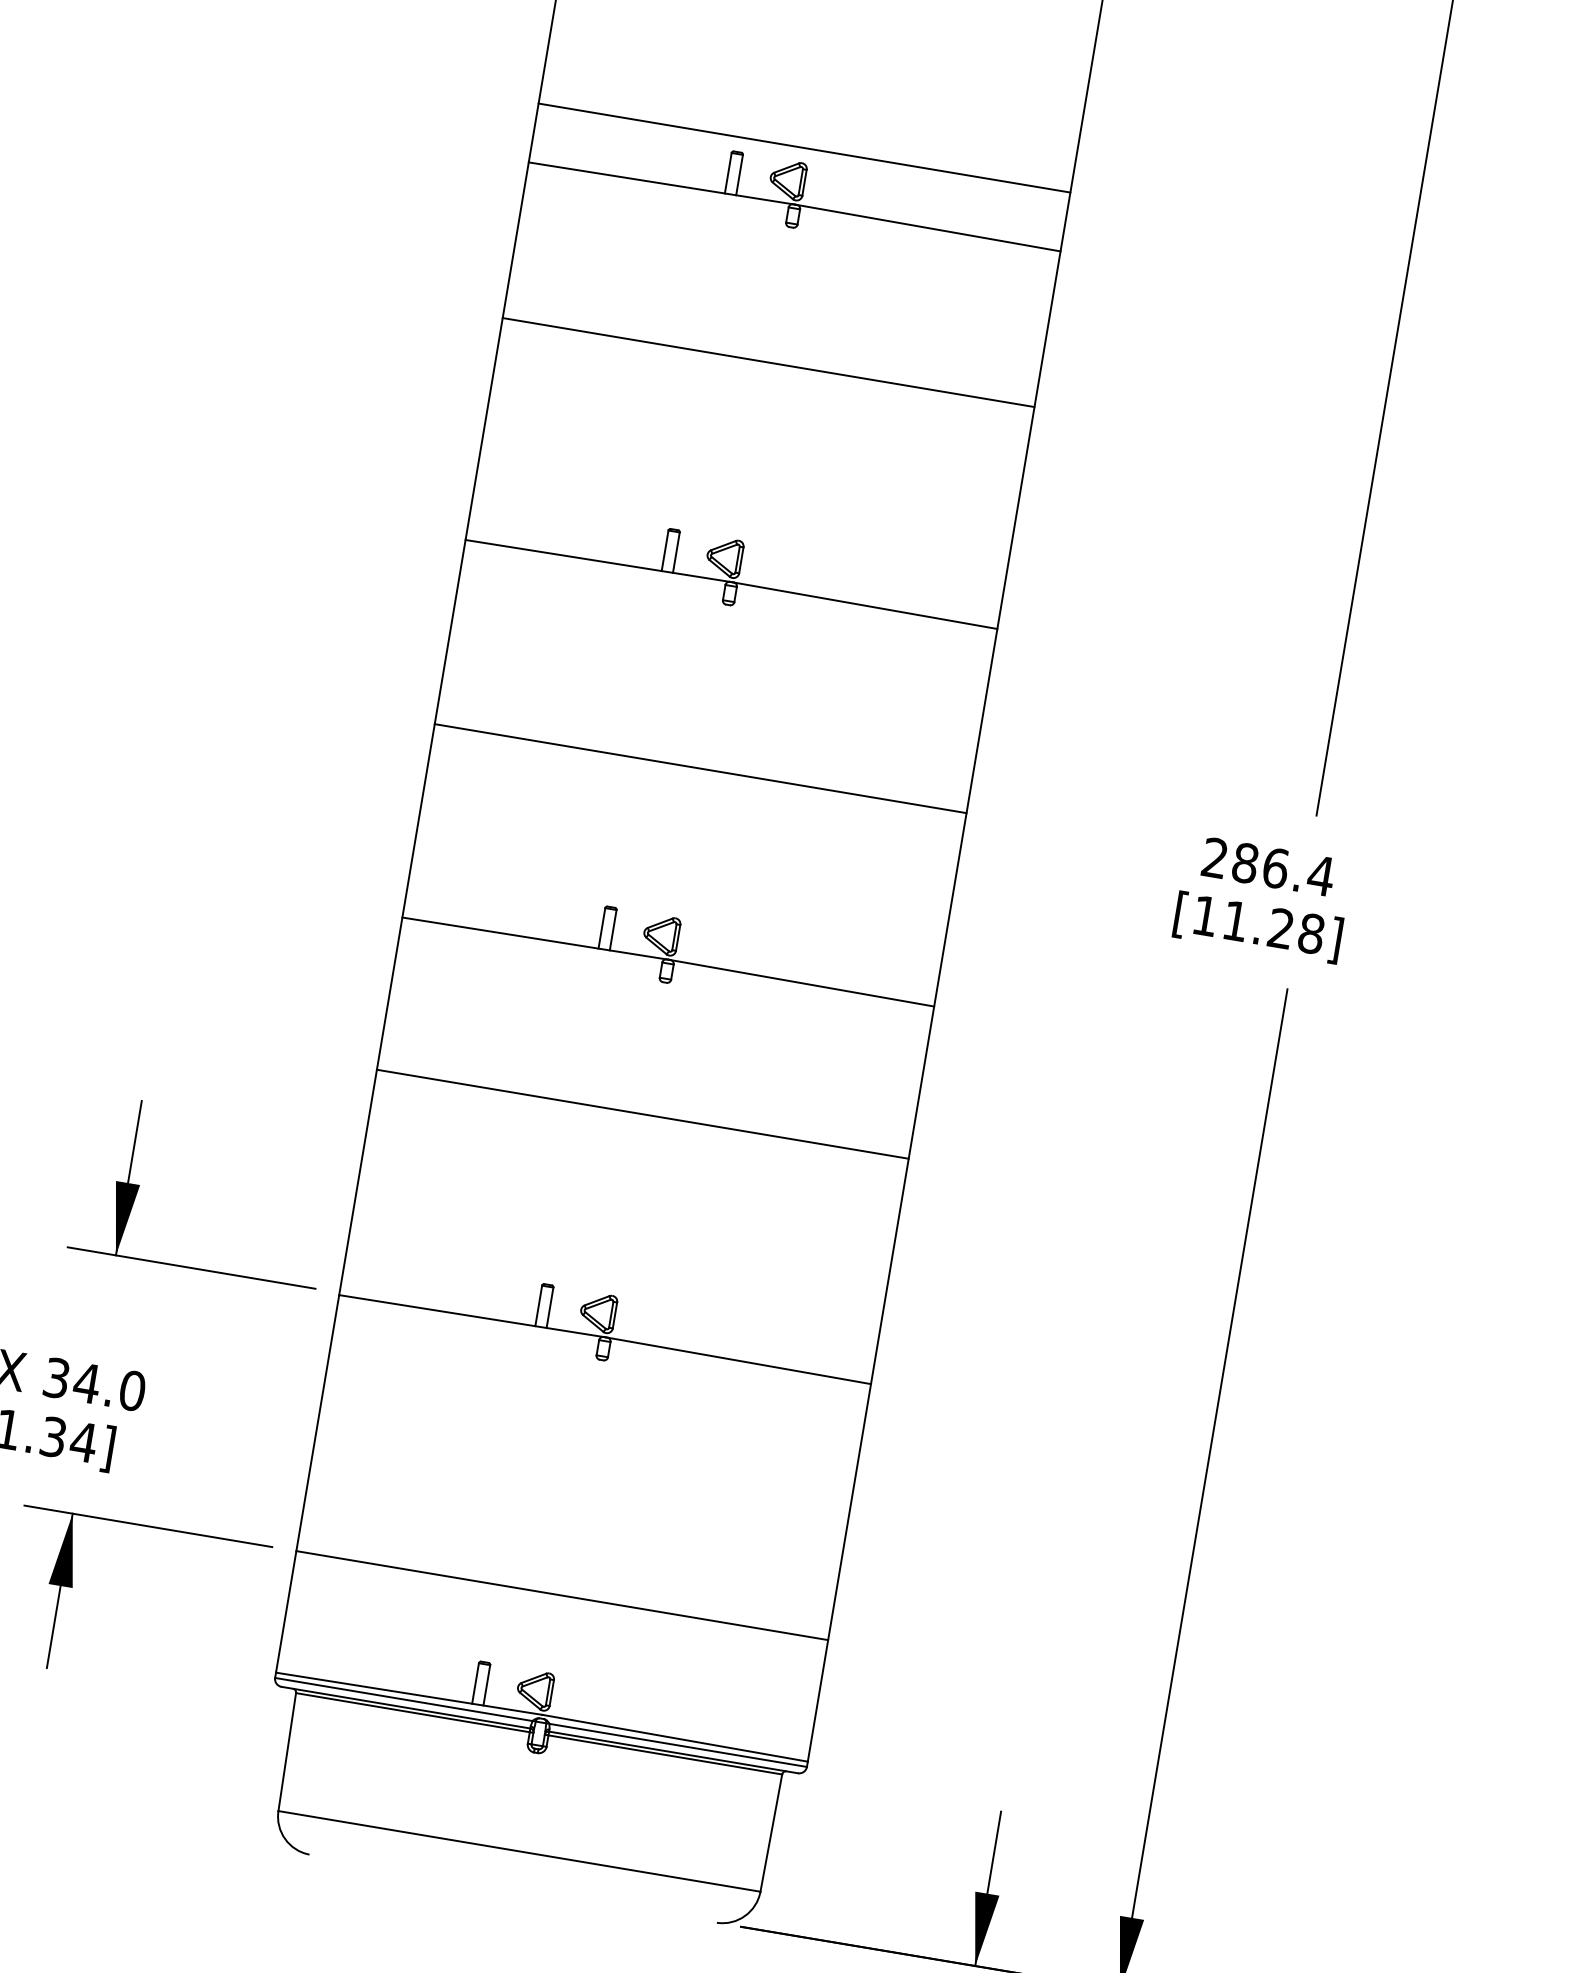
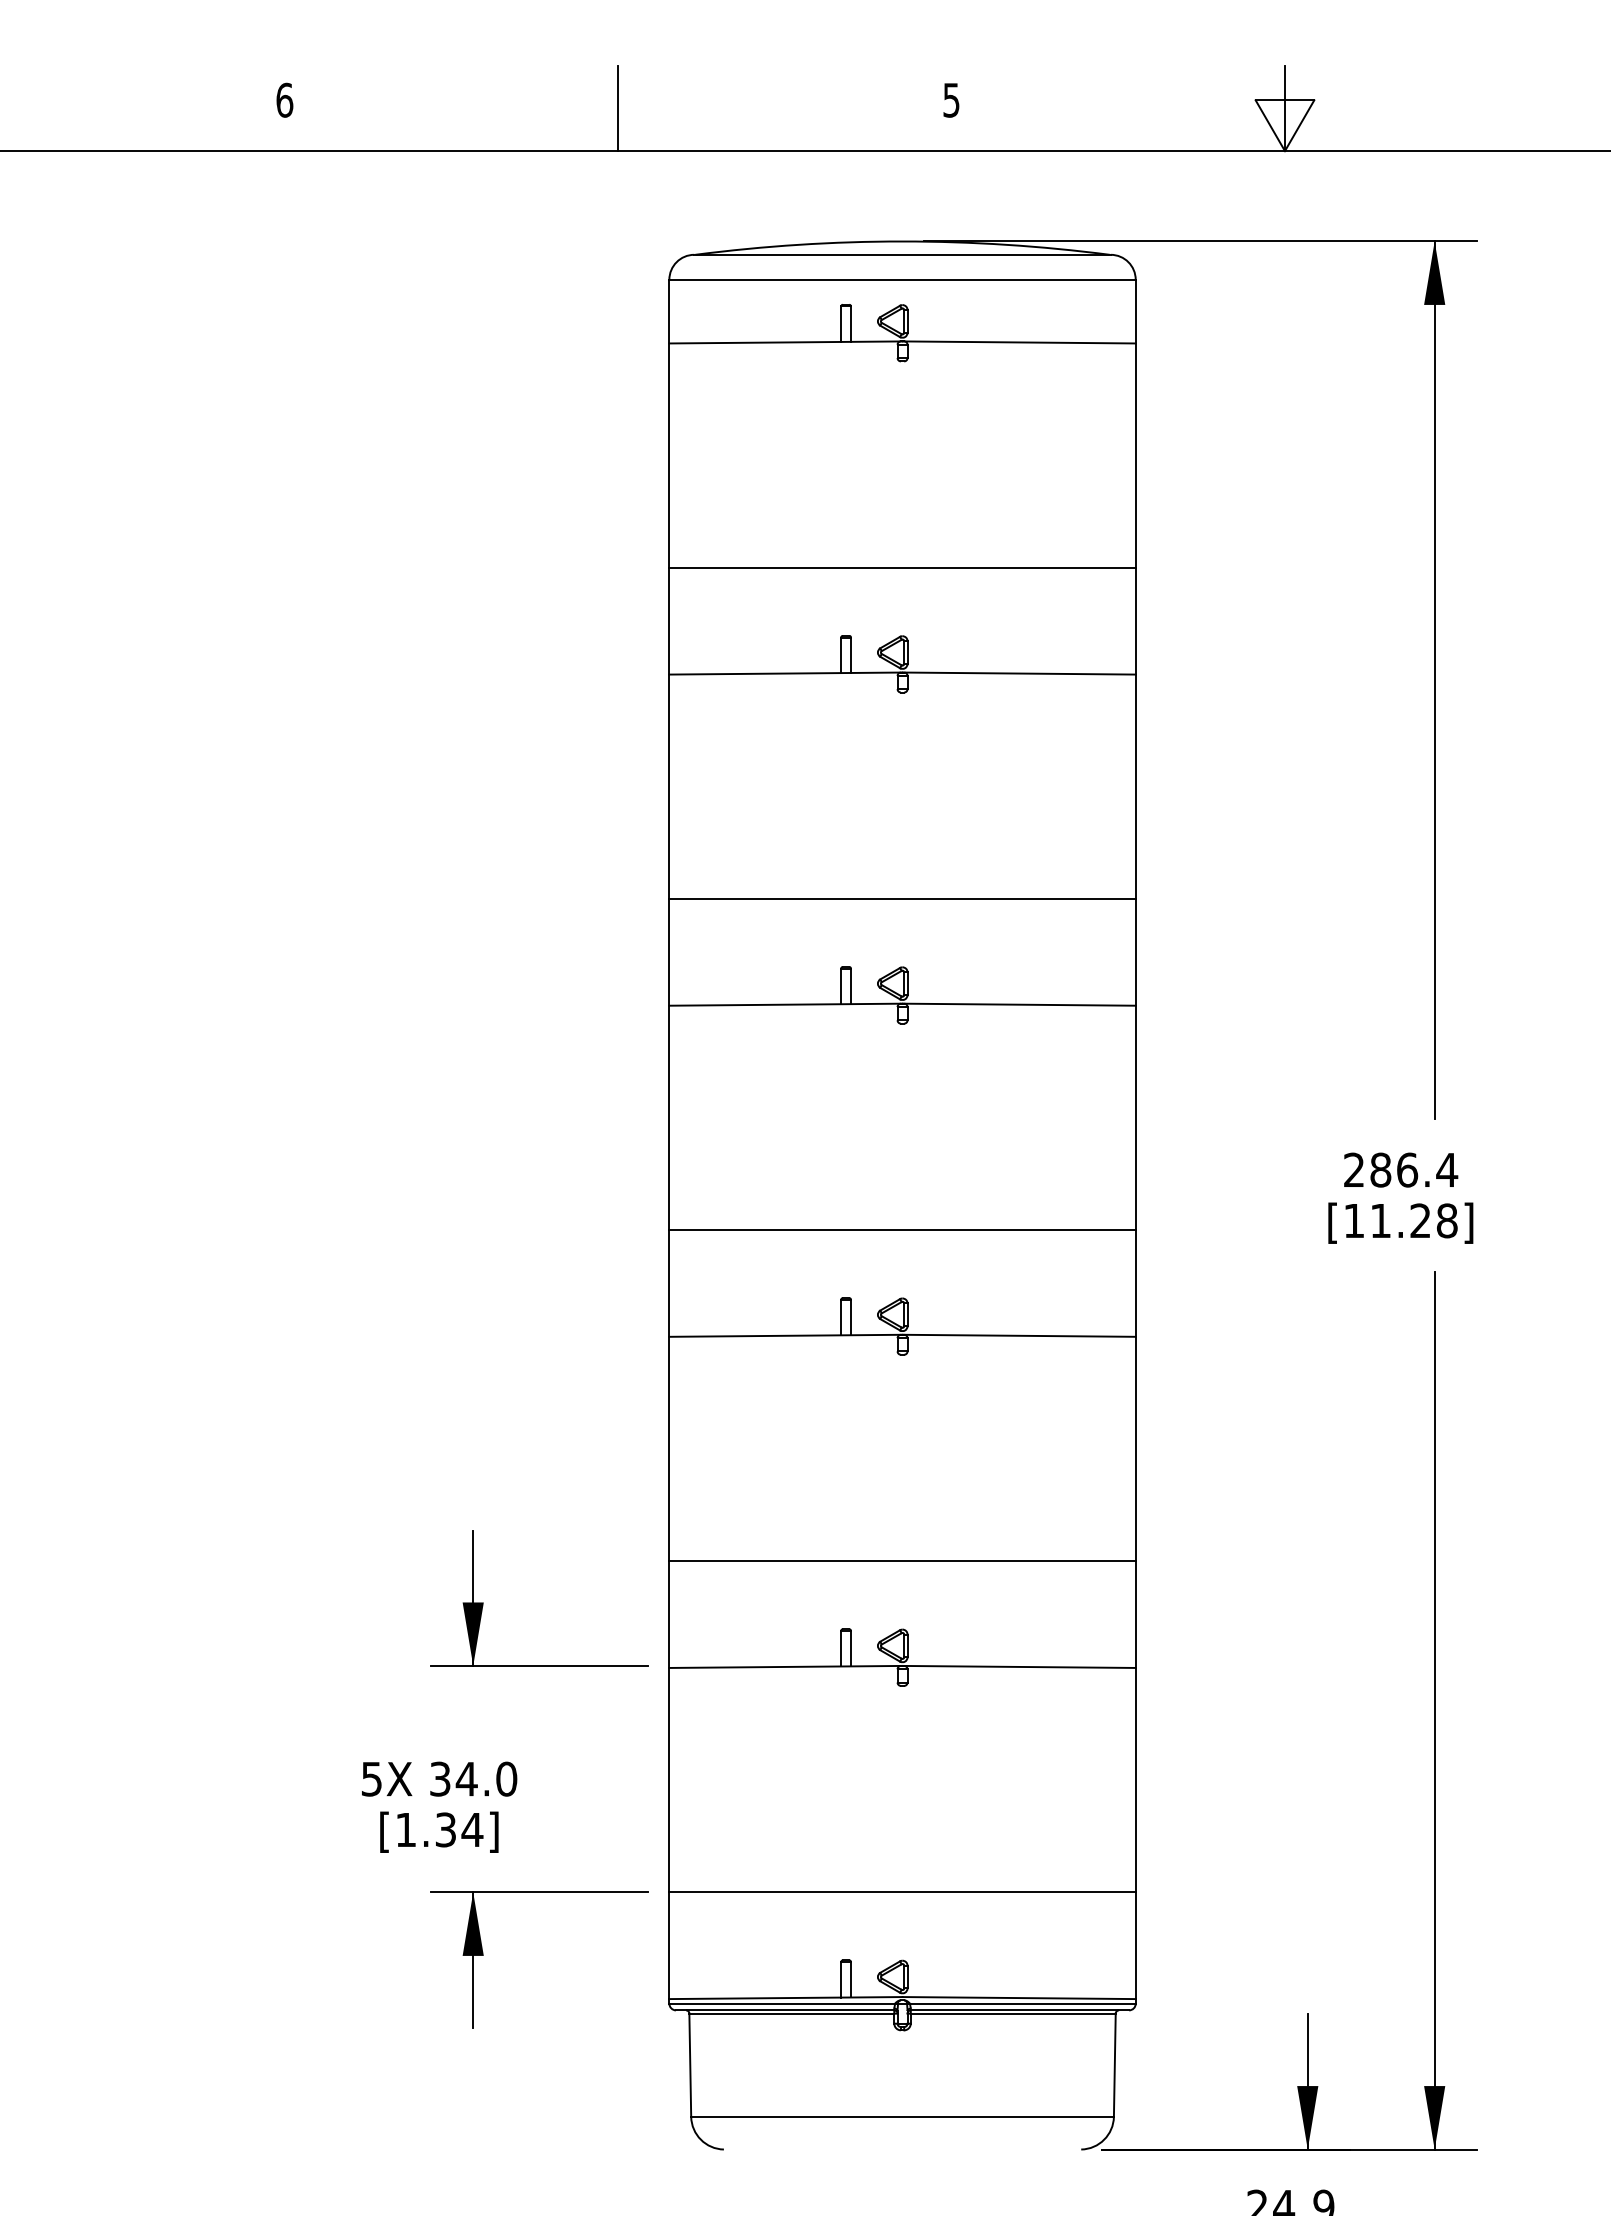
line: (804, 147) -> (902, 567), moved
line: (768, 363) -> (902, 899), moved
line: (700, 768) -> (902, 1230), moved
line: (642, 1114) -> (902, 1561), moved

